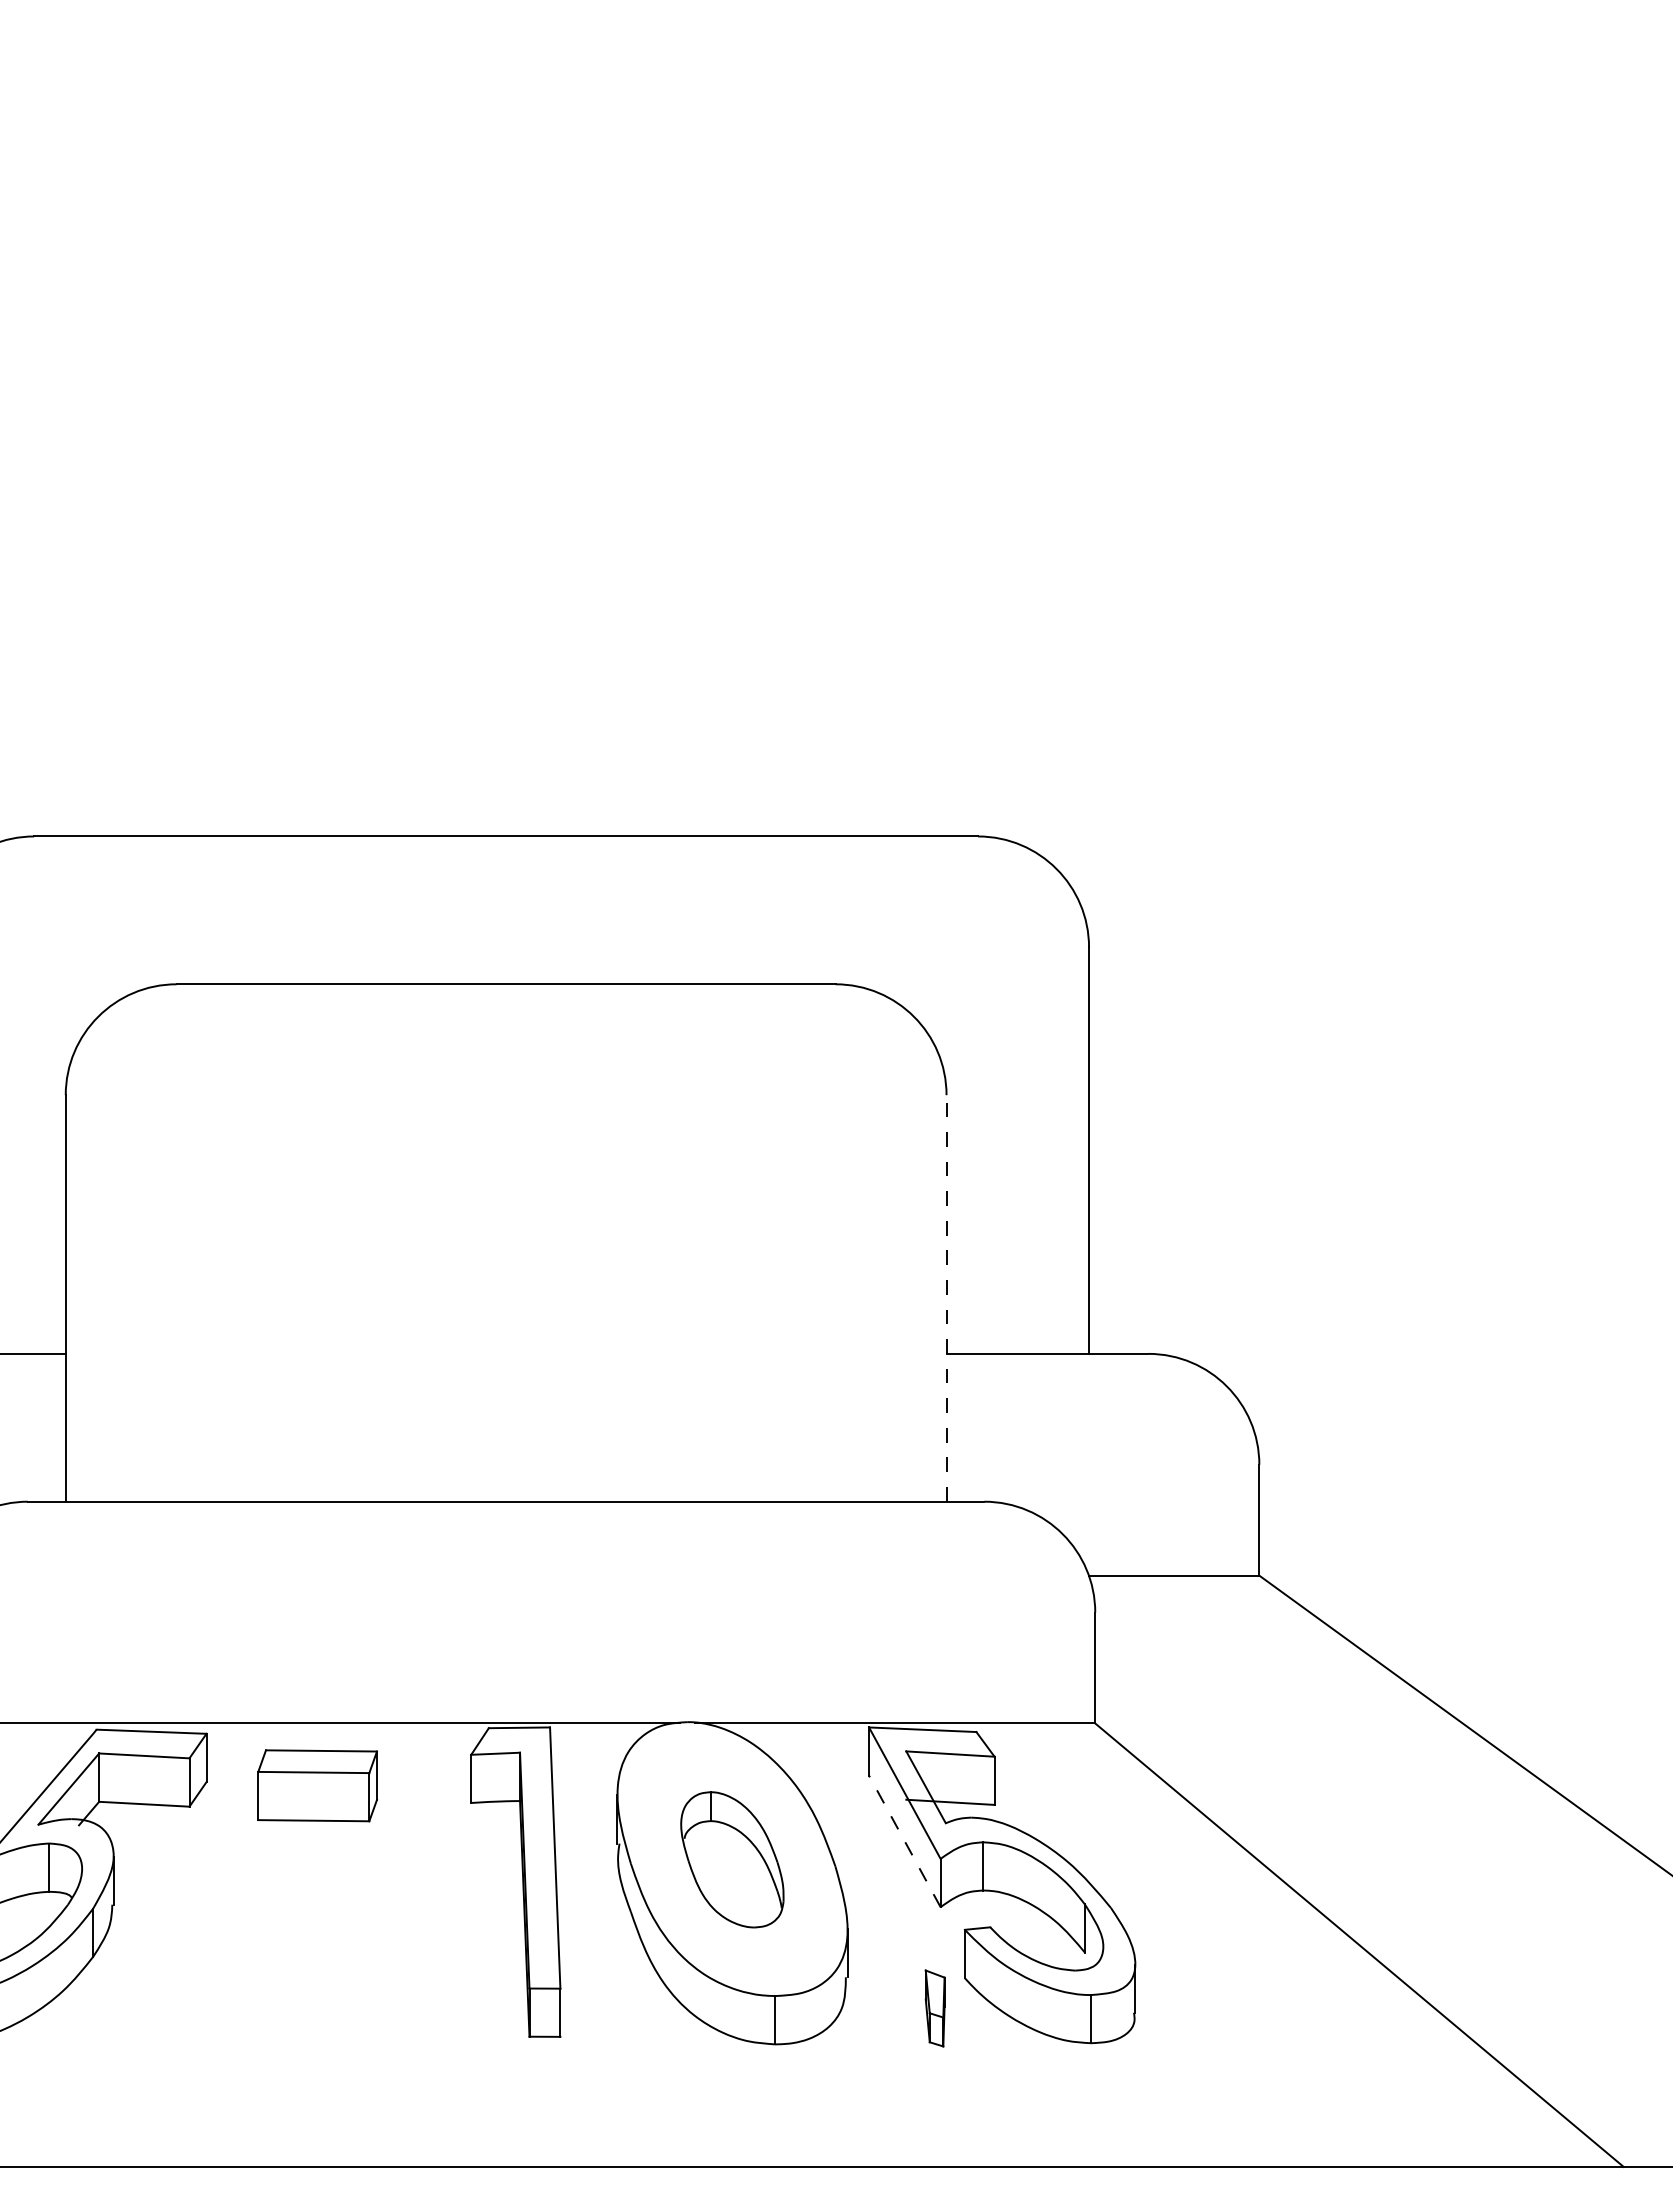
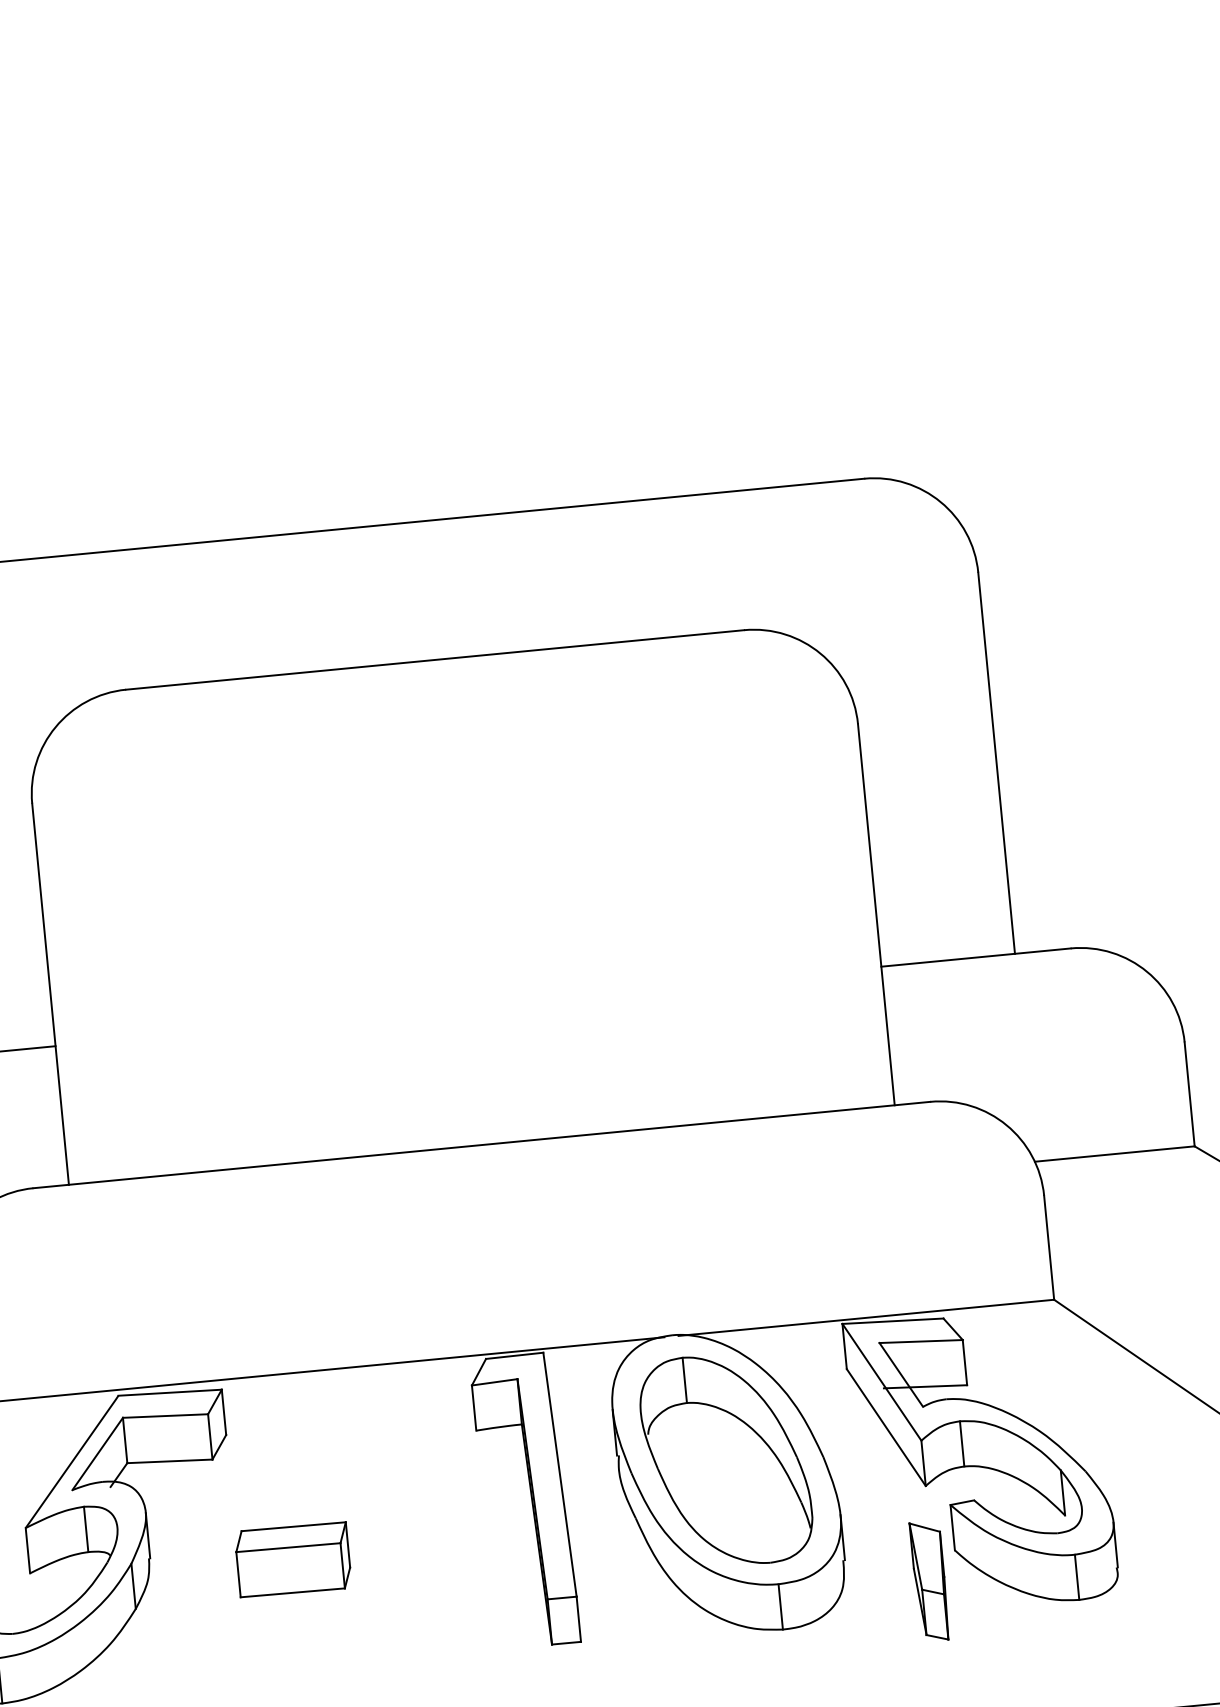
line: (946, 1297) -> (876, 913), dashed -> solid
part: (317, 1785) -> (293, 1559), moved
line: (904, 1841) -> (885, 1427), dashed -> solid
part: (732, 1859) -> (726, 1460), size x1.67
part: (934, 2008) -> (929, 1581), size x1.67

